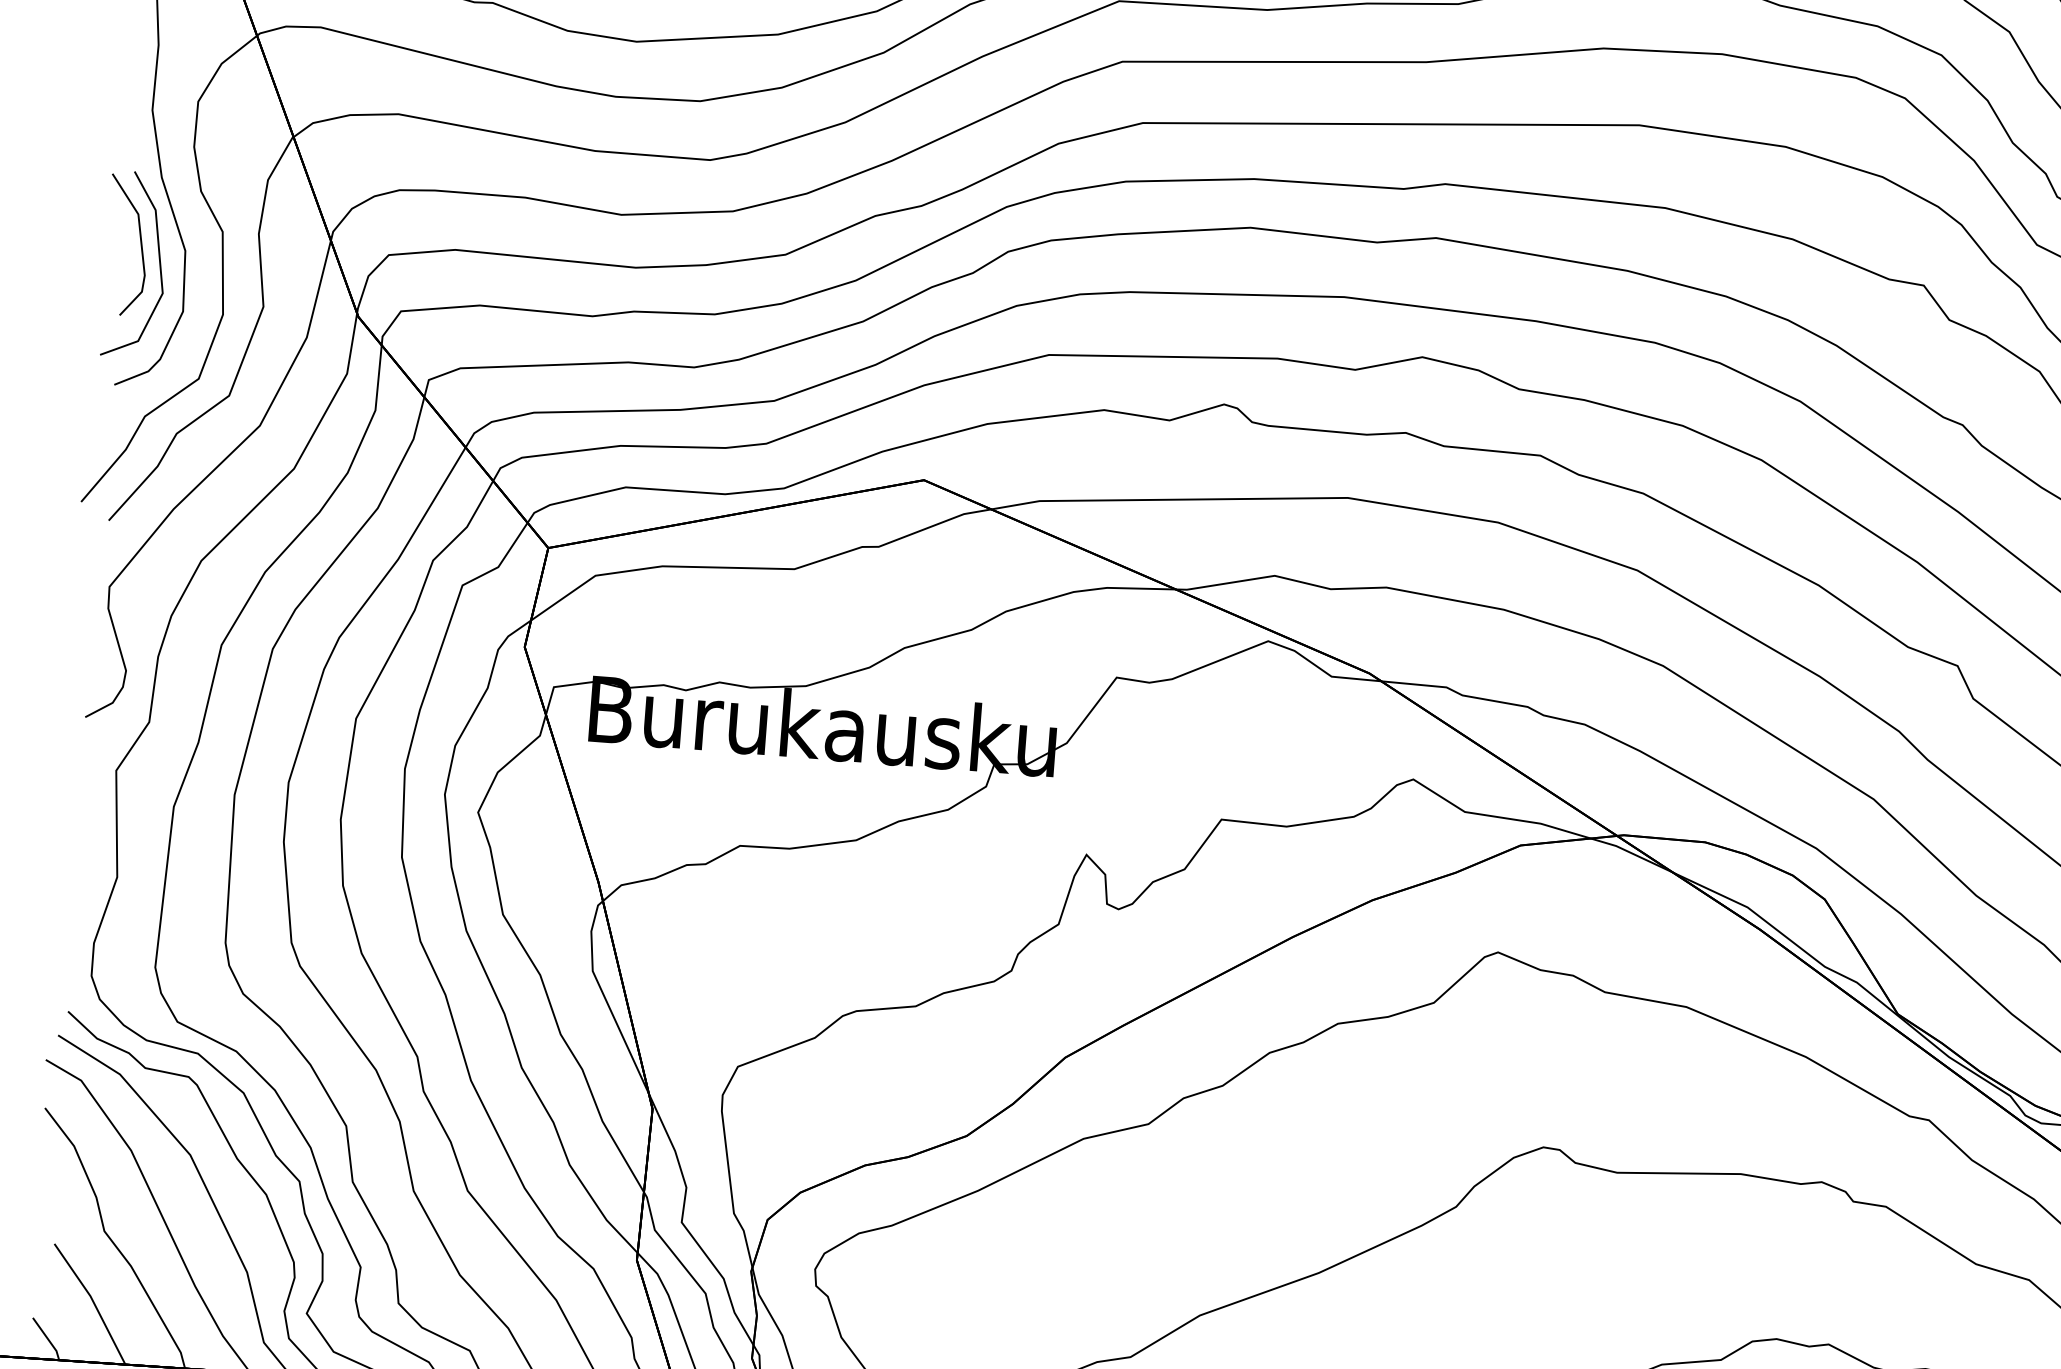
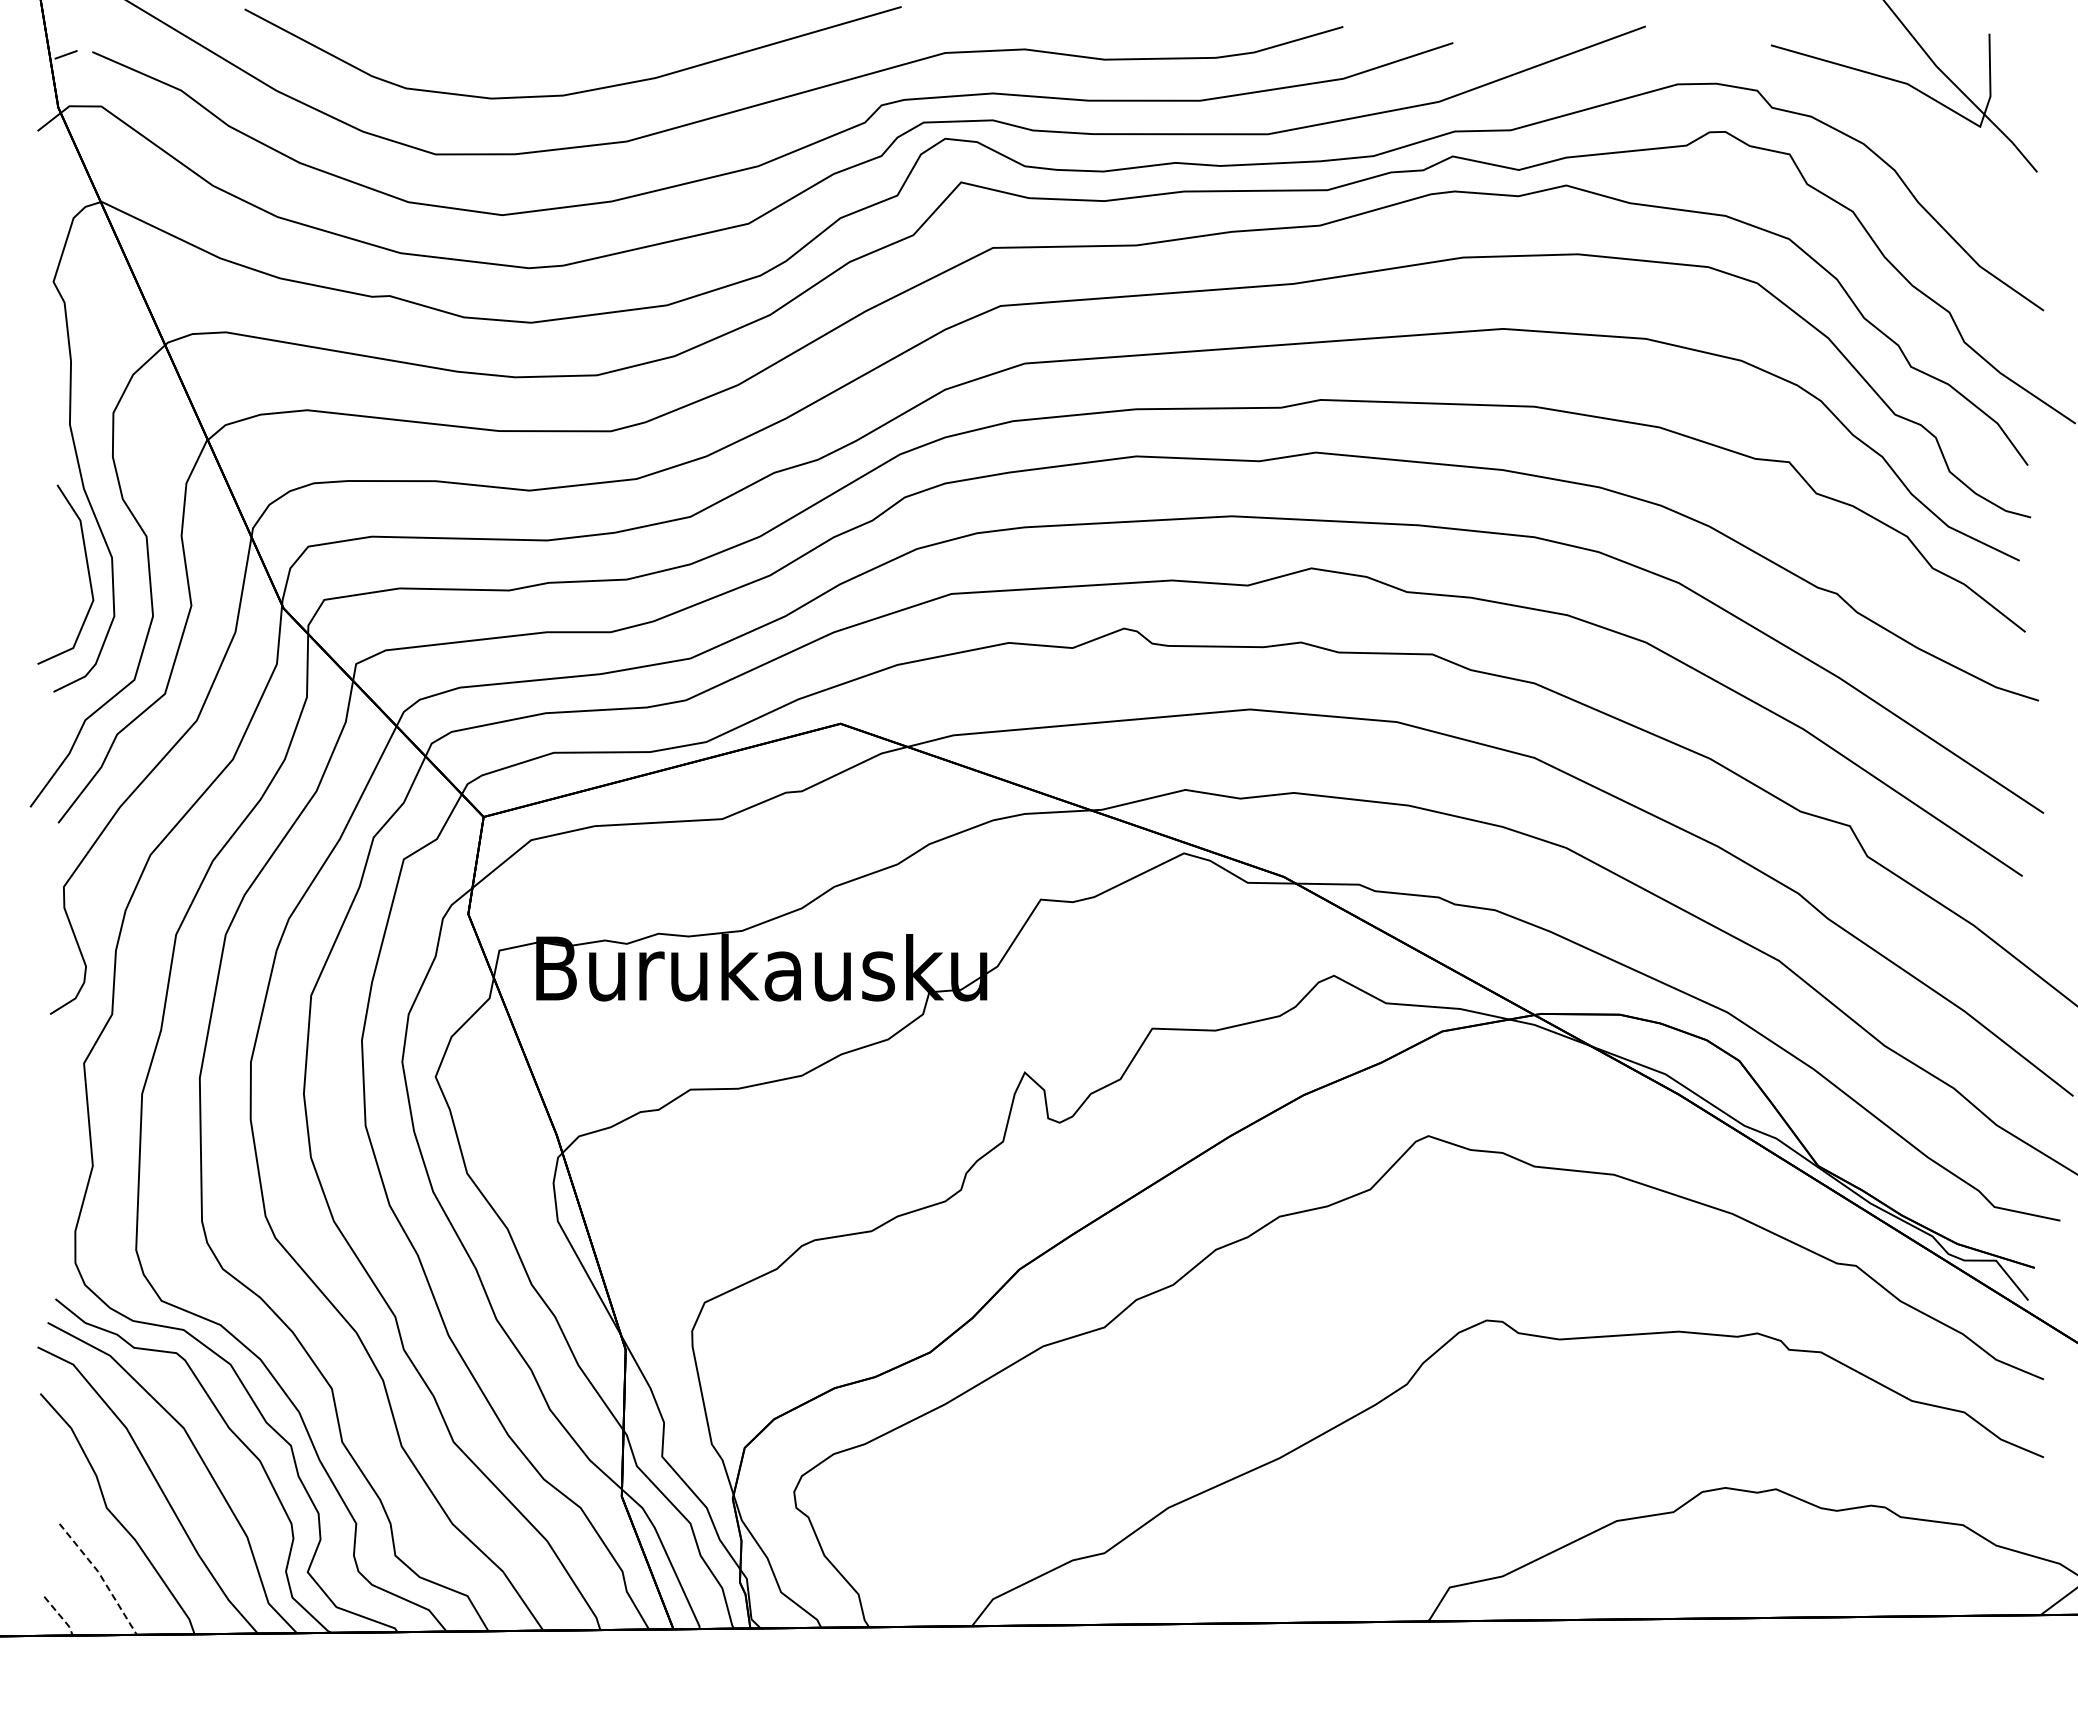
line: (139, 240) -> (67, 551), removed
line: (93, 1301) -> (101, 1576), solid -> dashed
line: (48, 1339) -> (60, 1616), solid -> dashed

